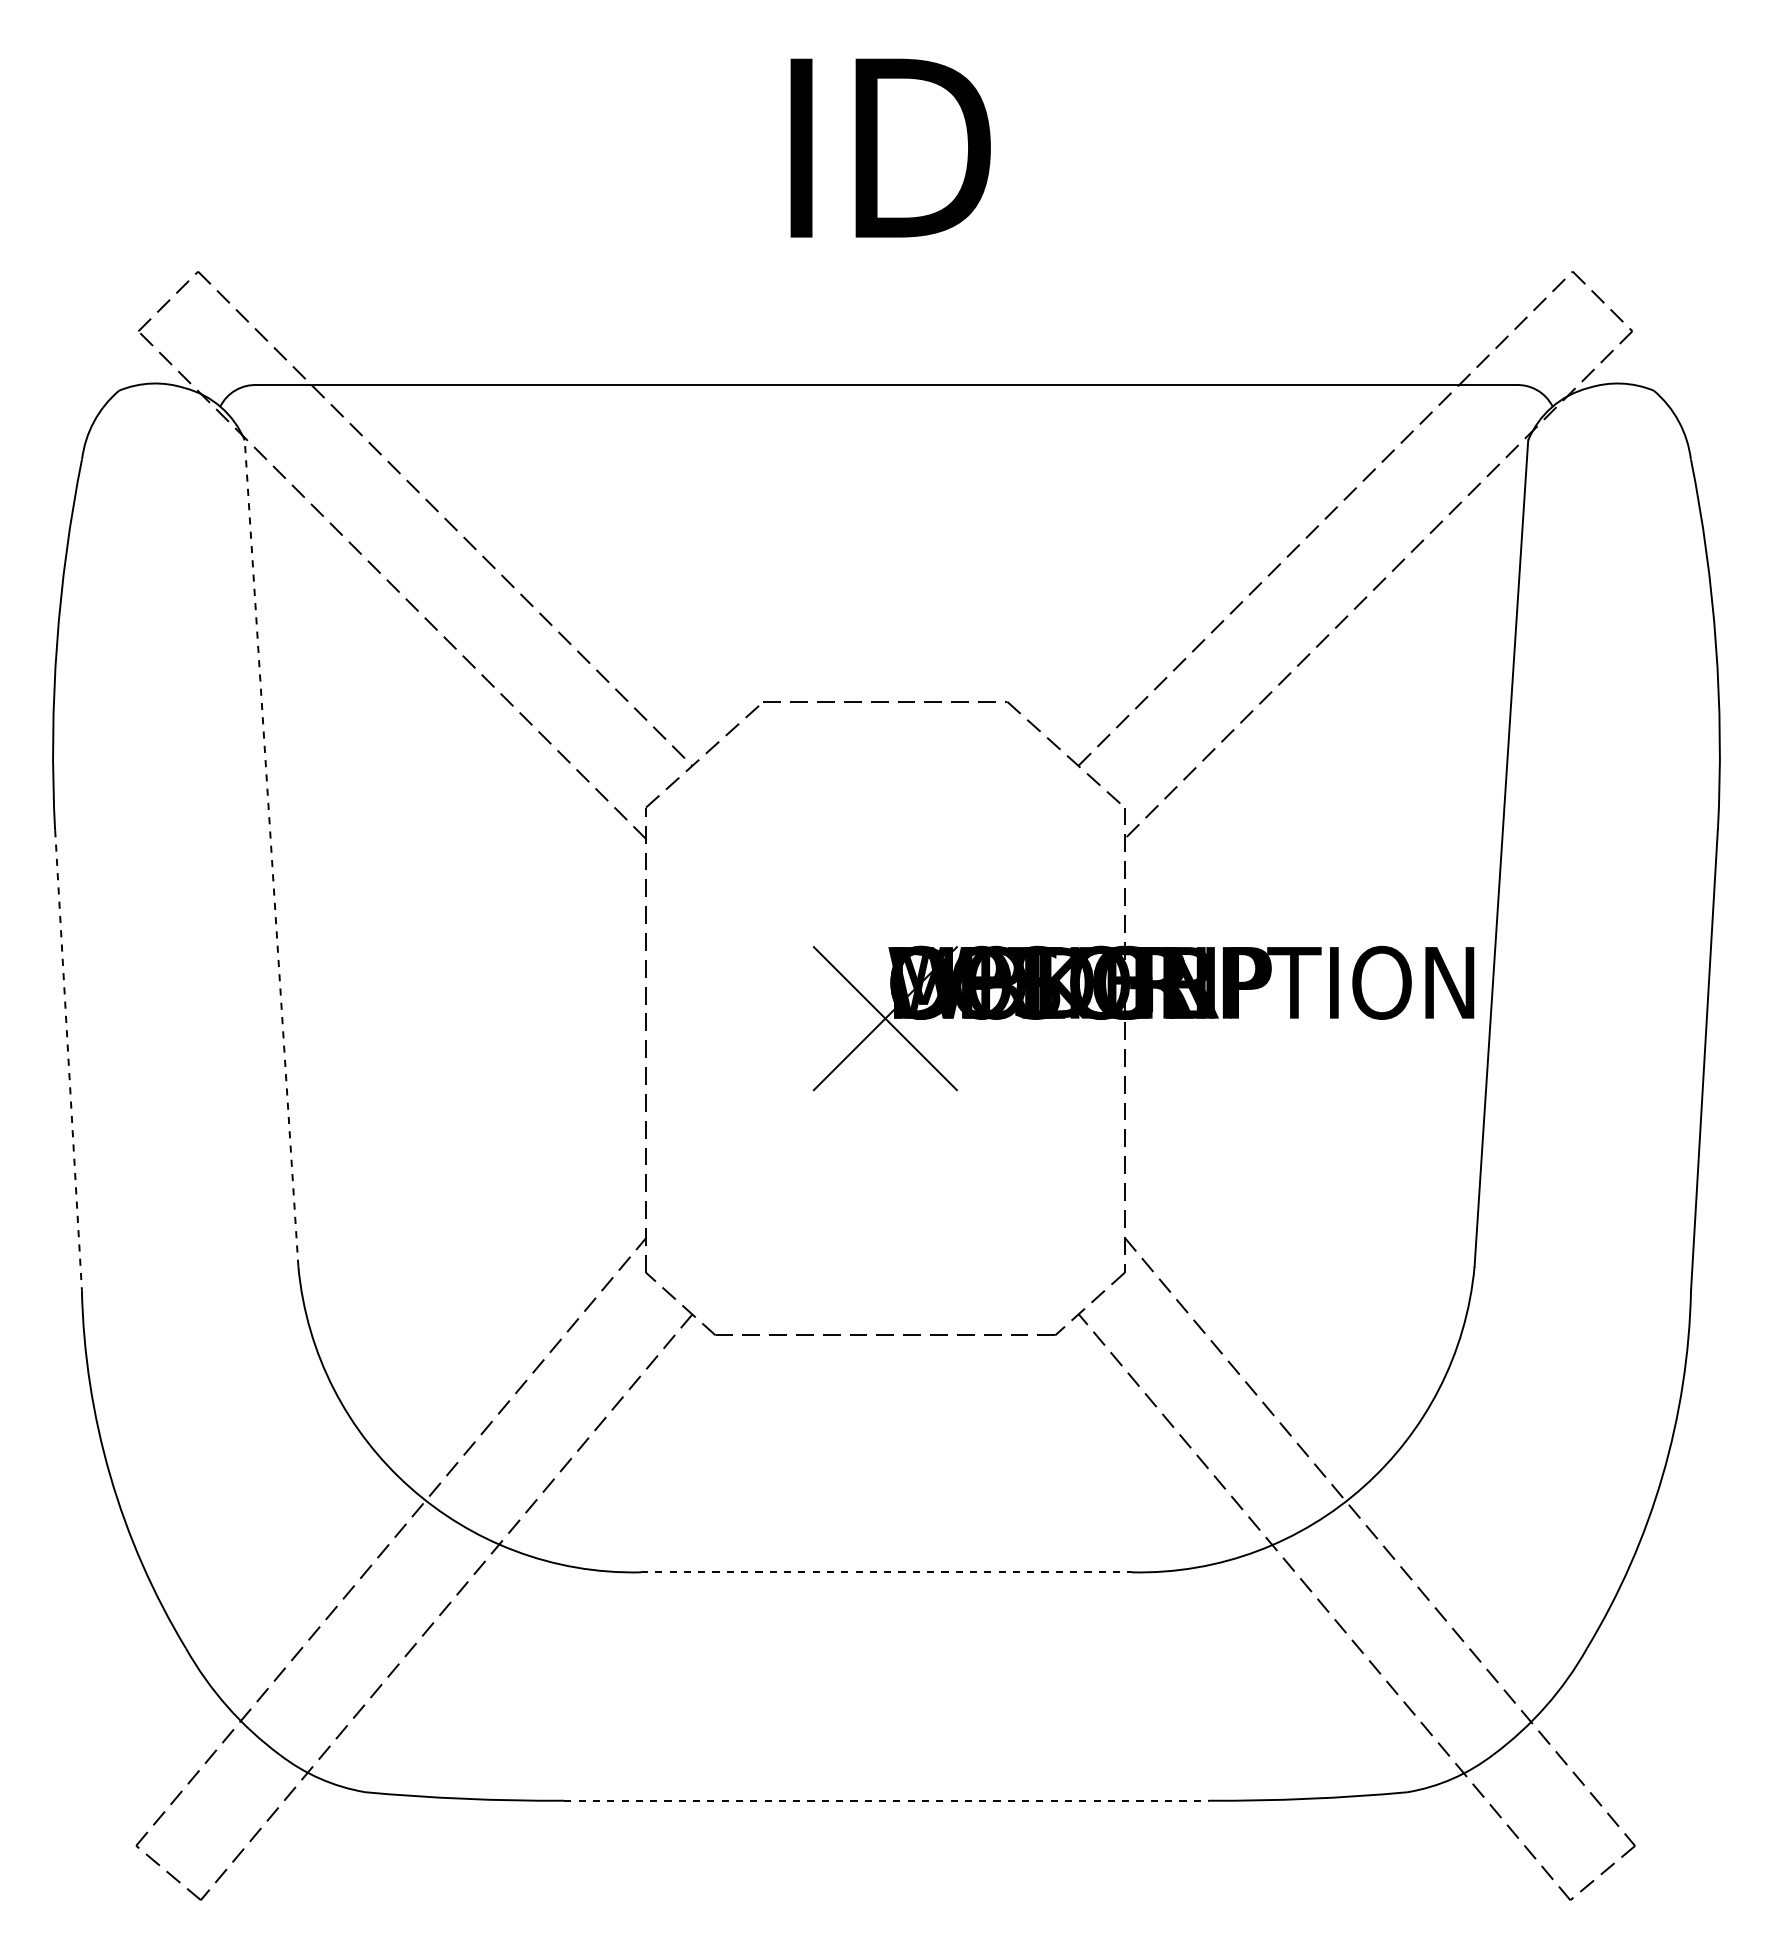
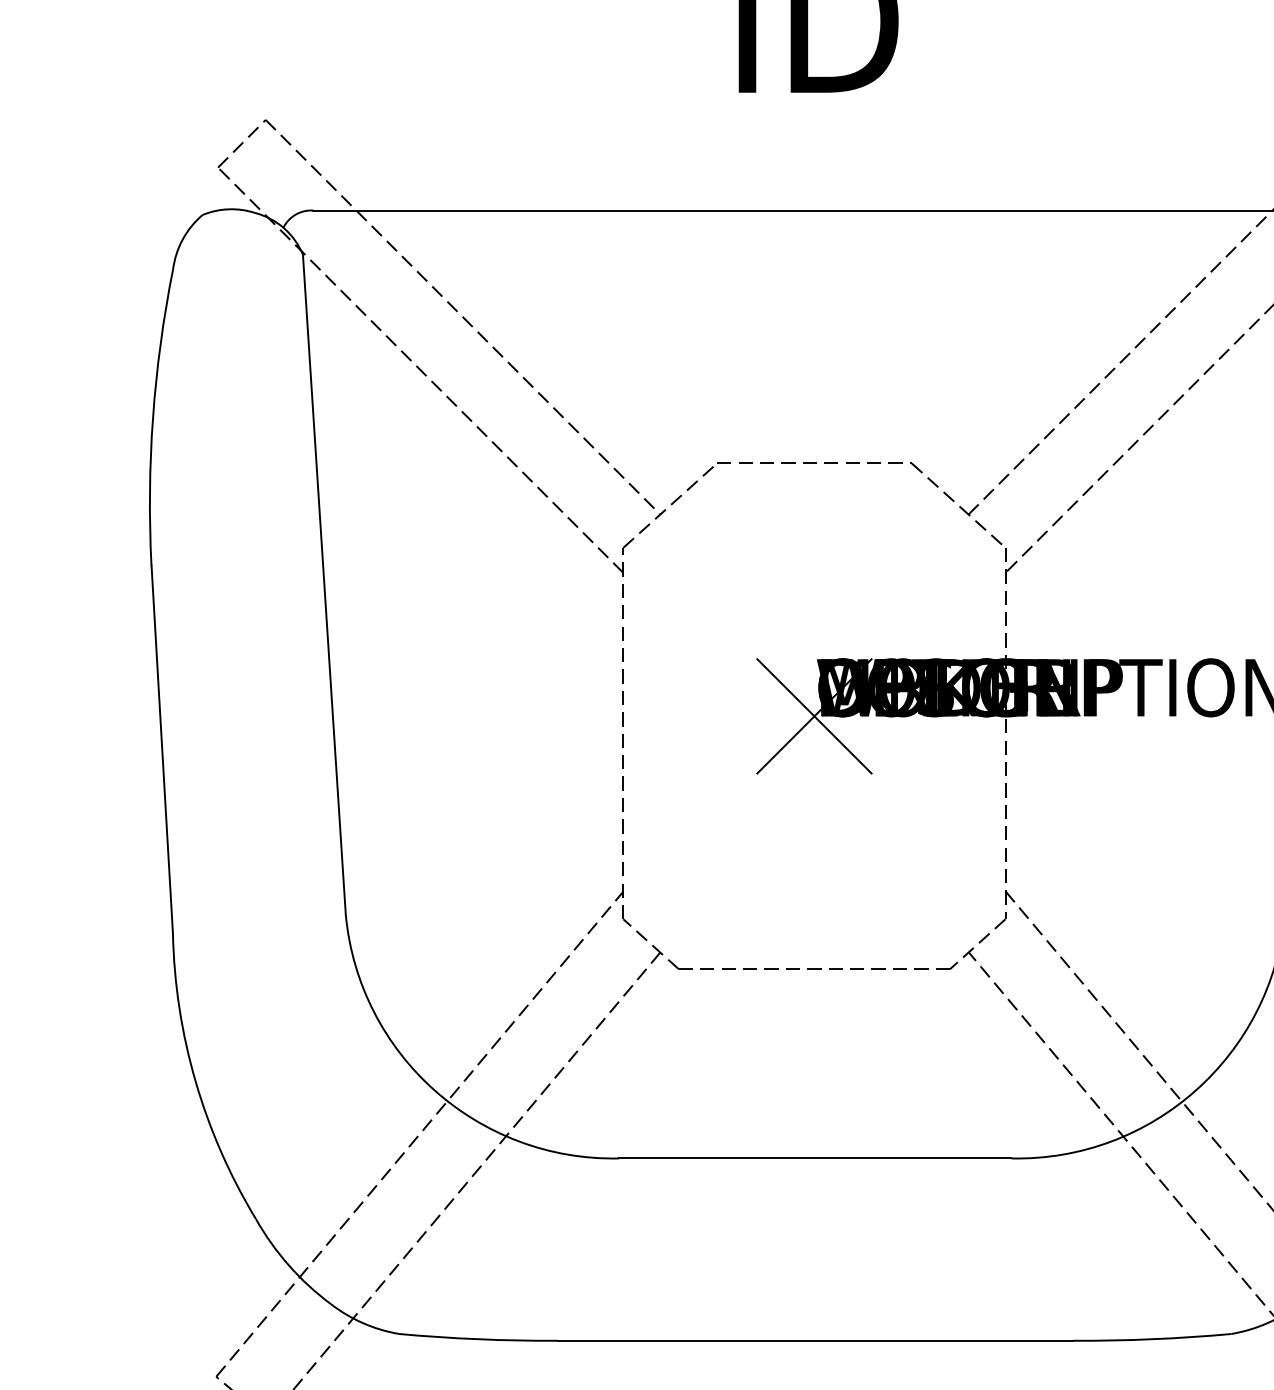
line: (271, 853) -> (324, 584), dashed -> solid
line: (68, 1060) -> (162, 749), dashed -> solid
line: (886, 1572) -> (815, 1158), dashed -> solid
line: (887, 1800) -> (816, 1340), dashed -> solid

